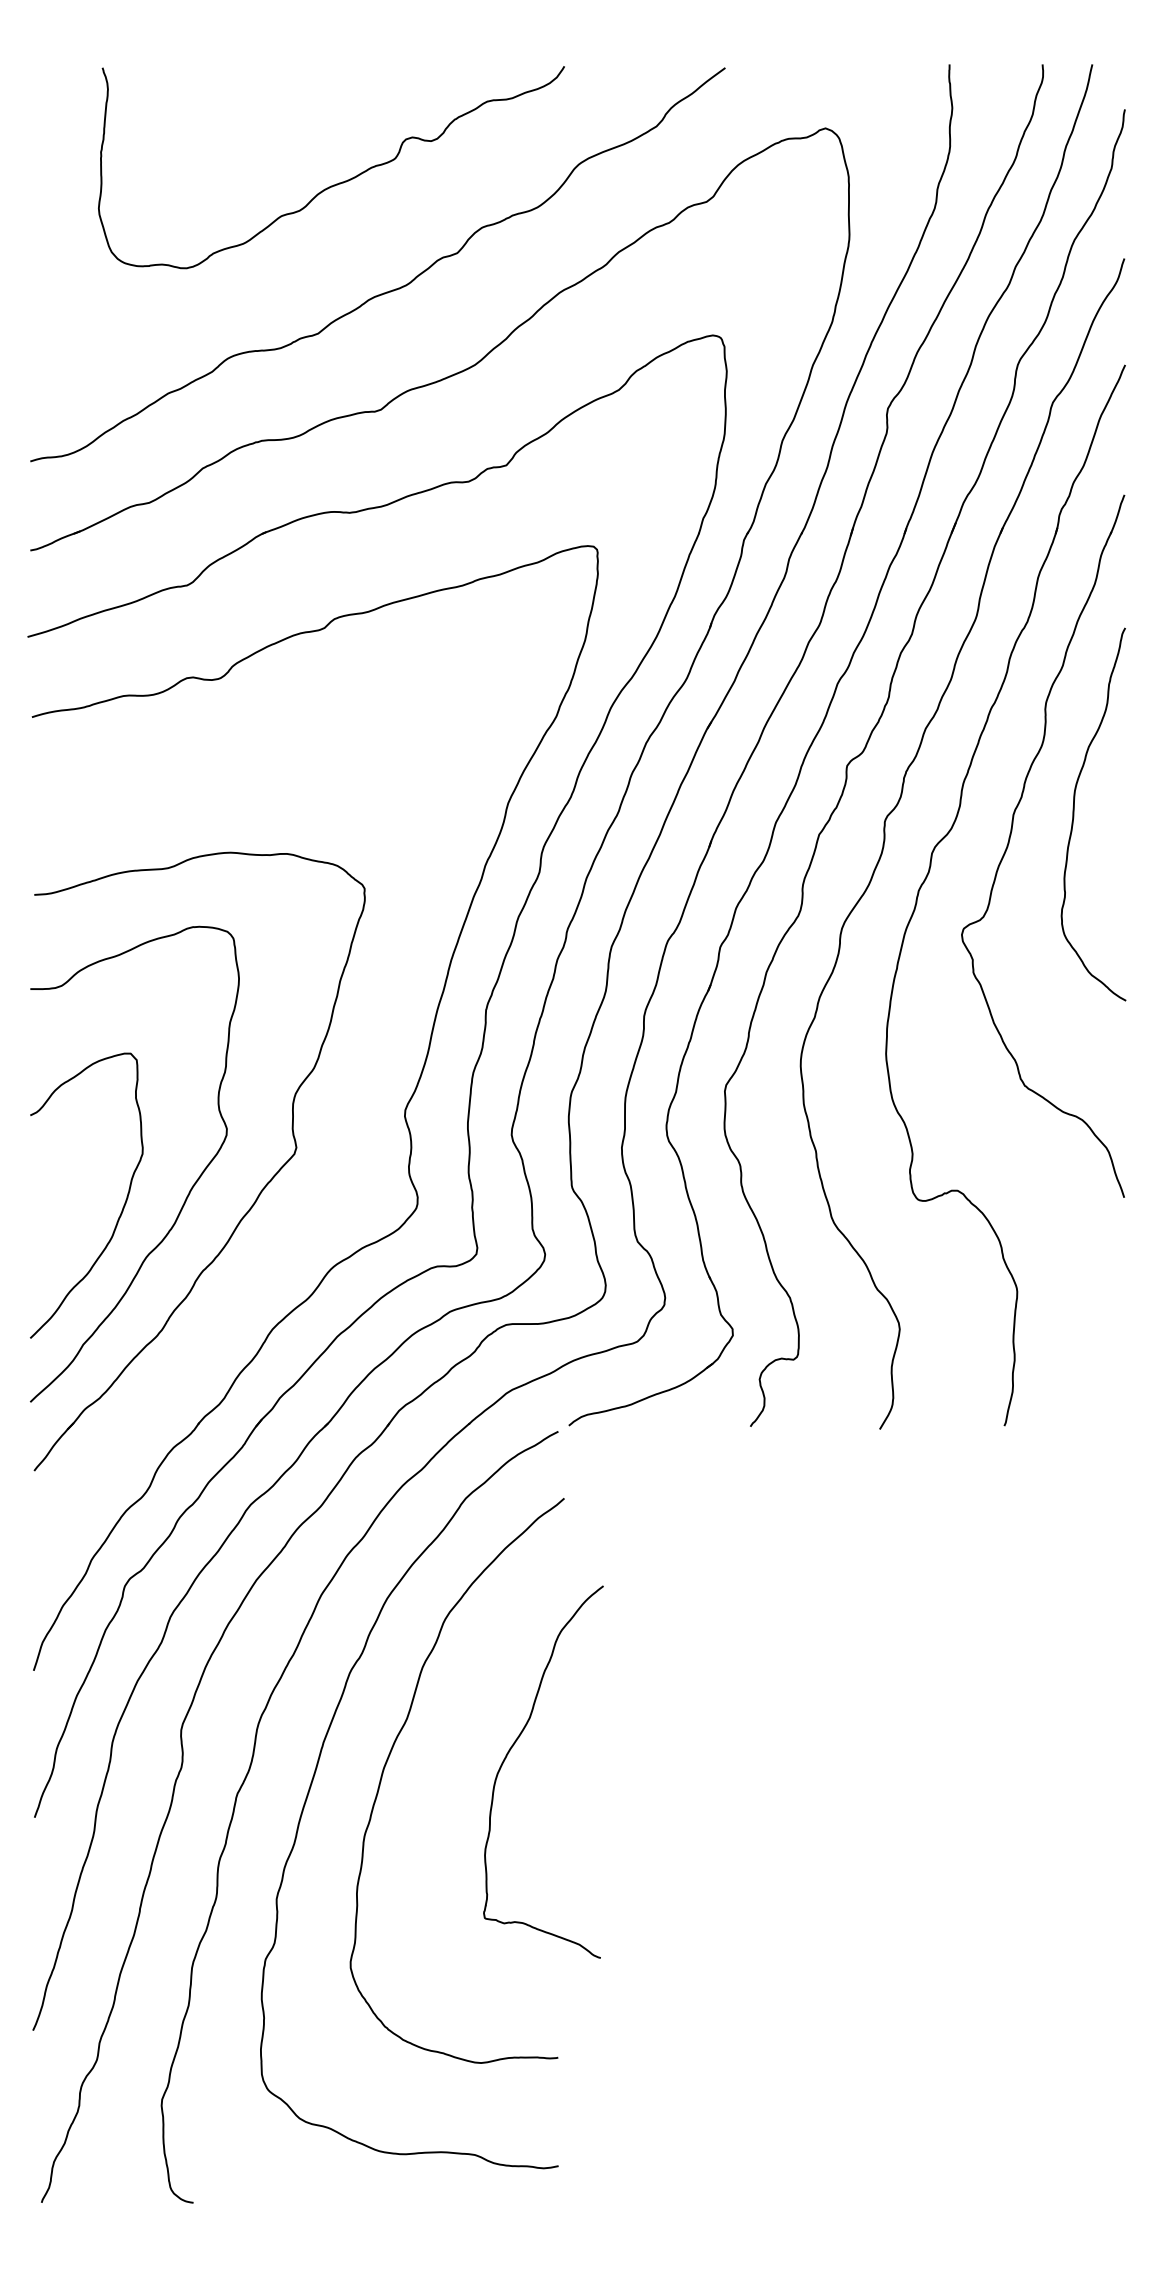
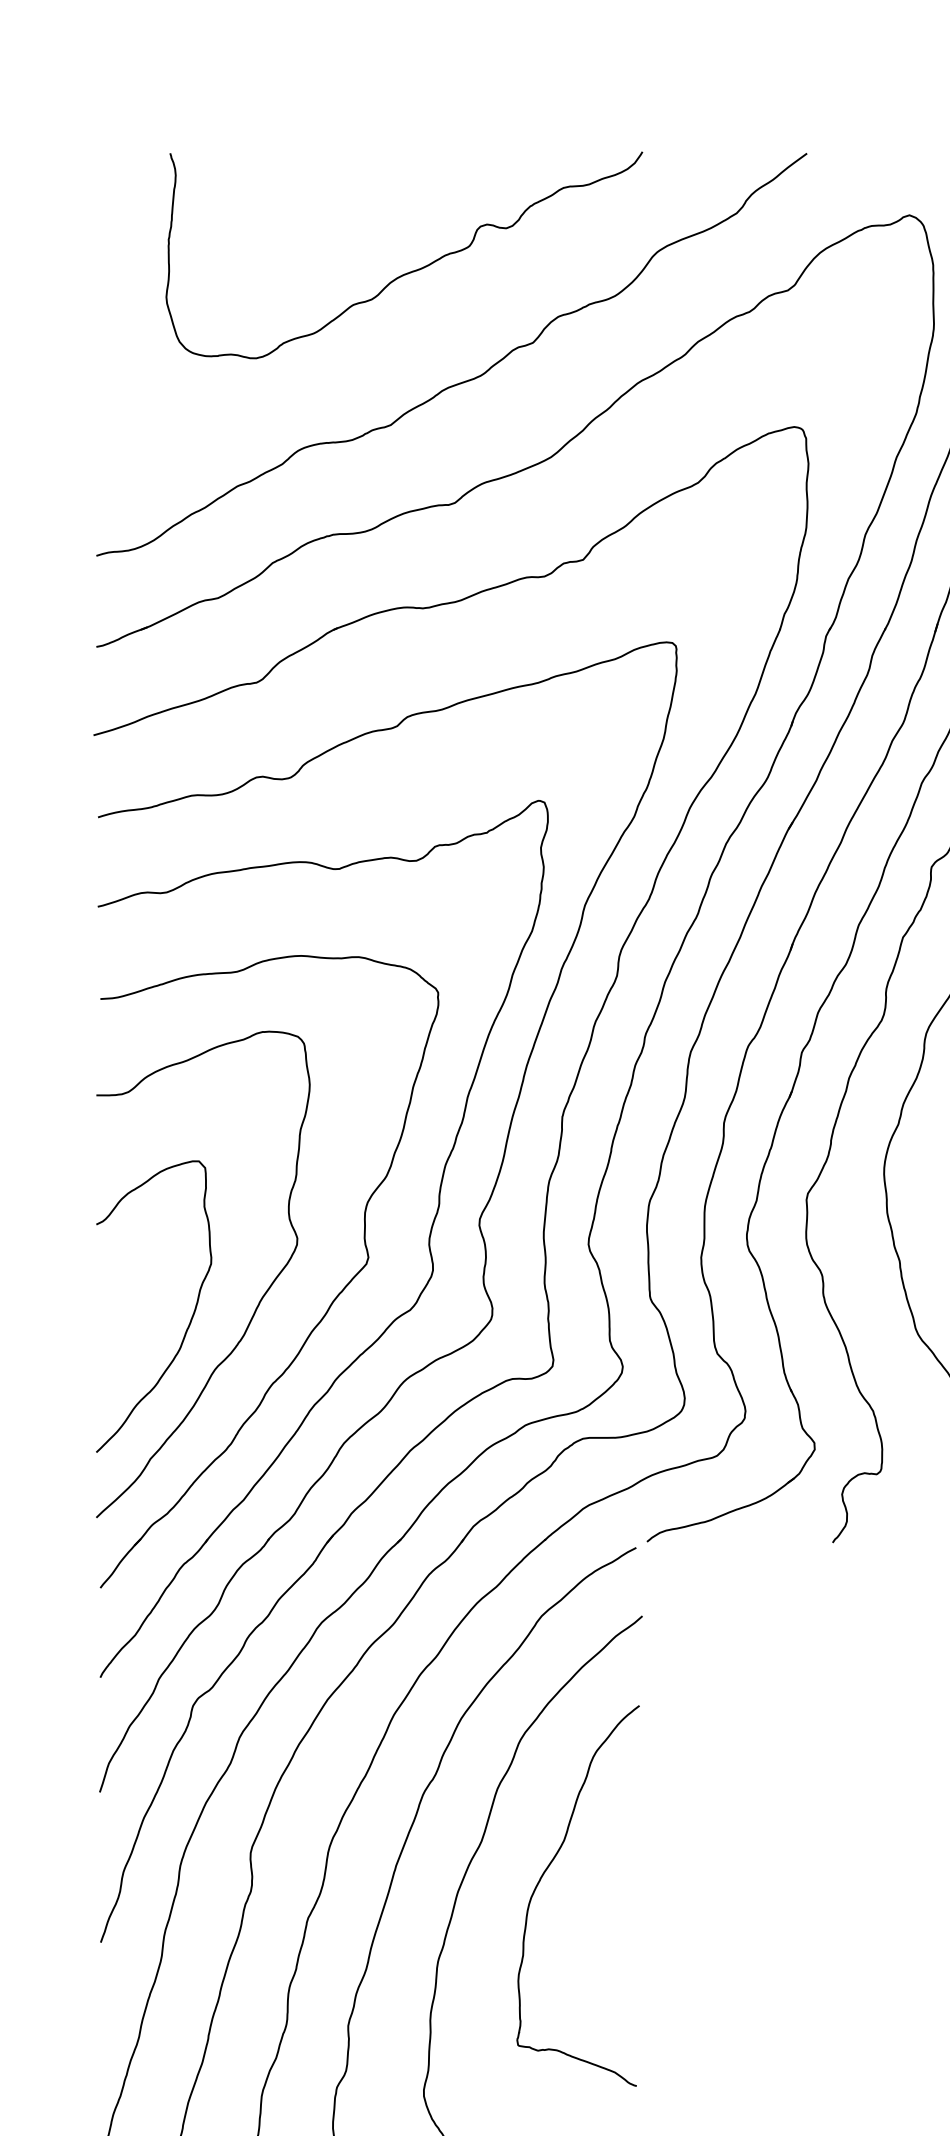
part: (355, 1129) -> (428, 1238), added
curve: (511, 1749) -> (545, 1872), moved

